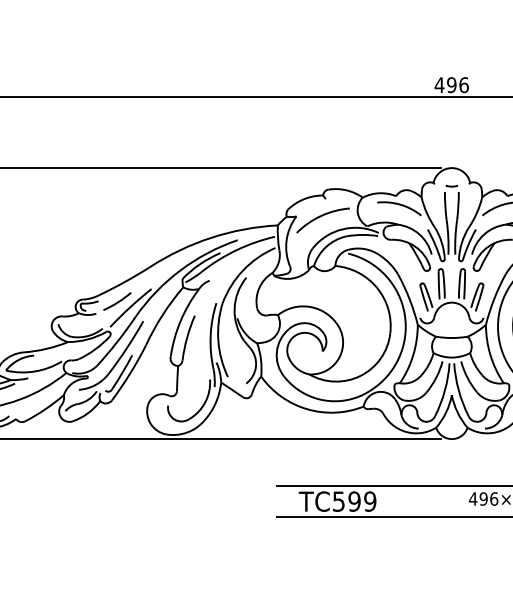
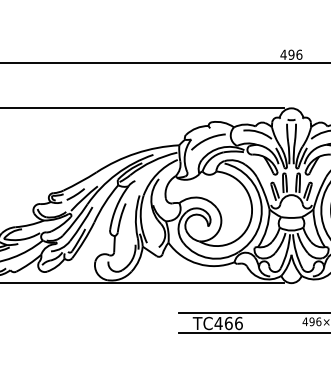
text: (354, 501) -> (228, 323), TC599 -> TC466

